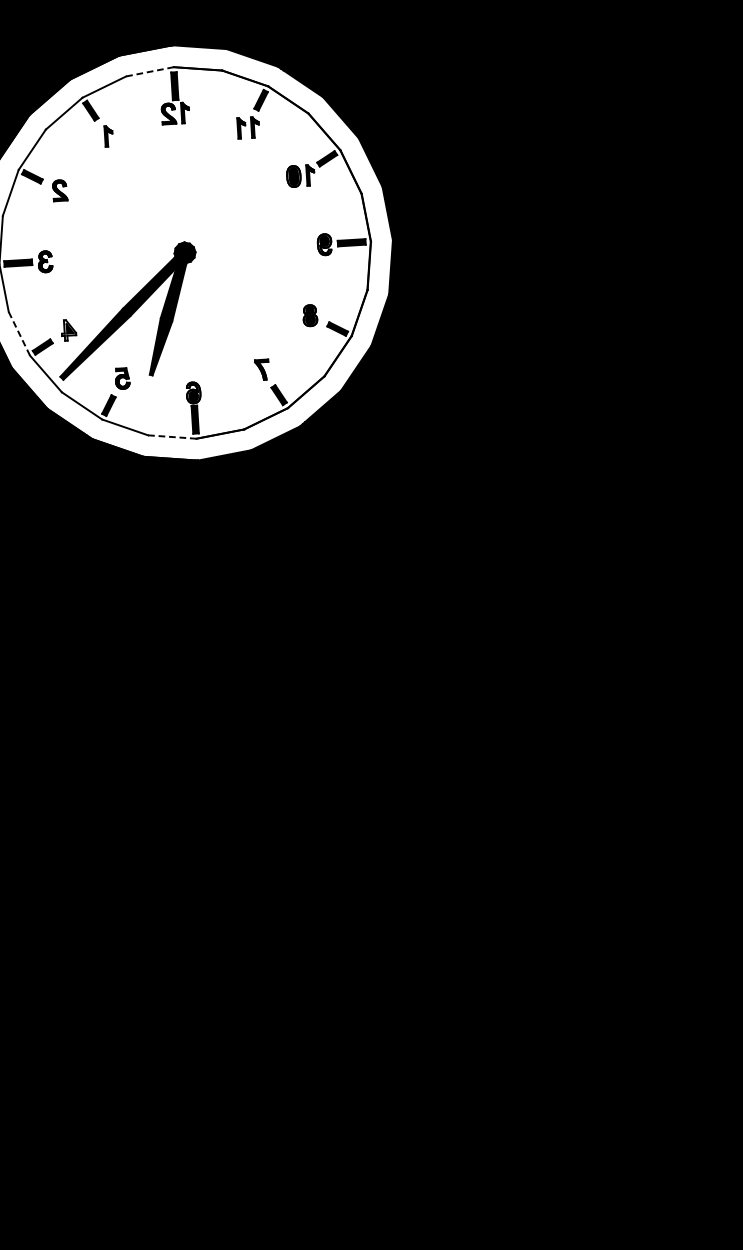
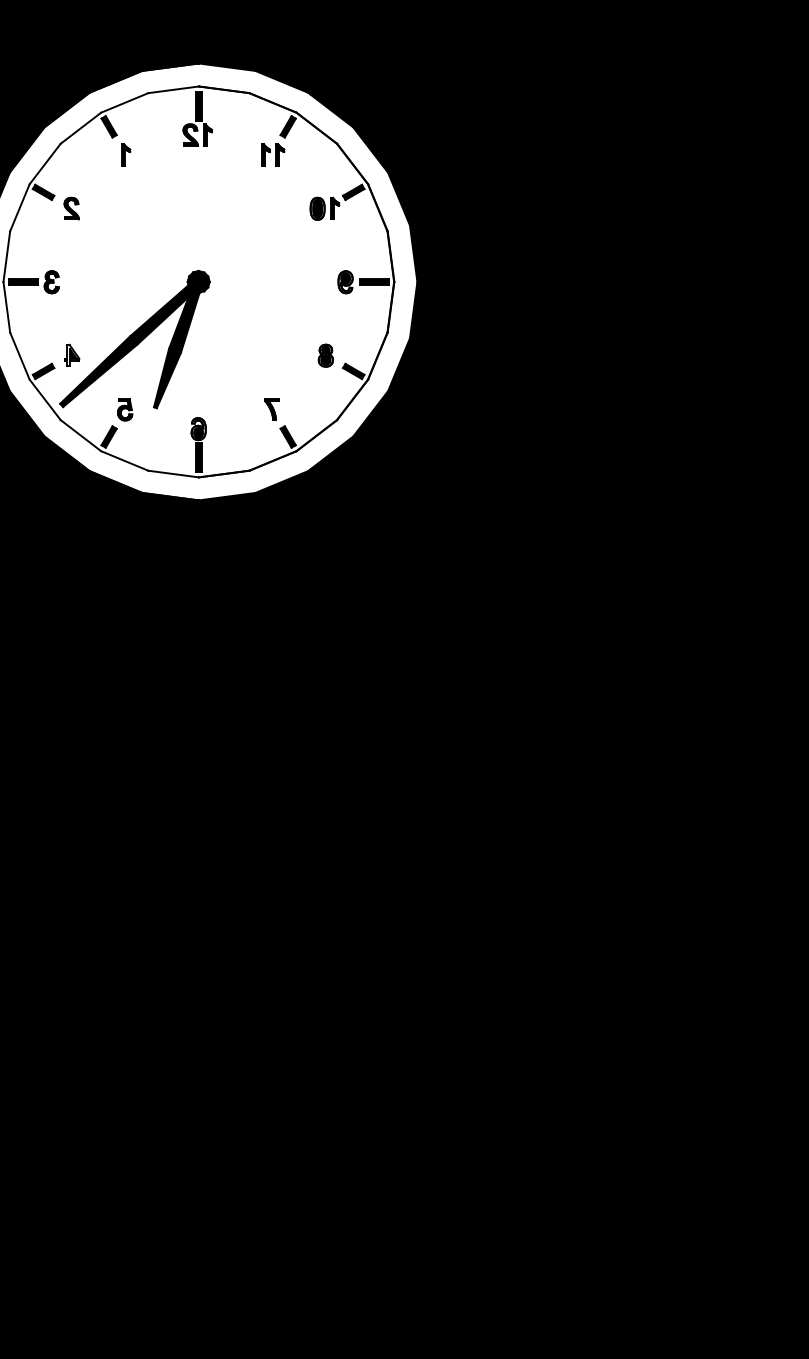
line: (149, 71) -> (173, 89), dashed -> solid
line: (19, 334) -> (19, 356), dashed -> solid
line: (172, 437) -> (173, 474), dashed -> solid

